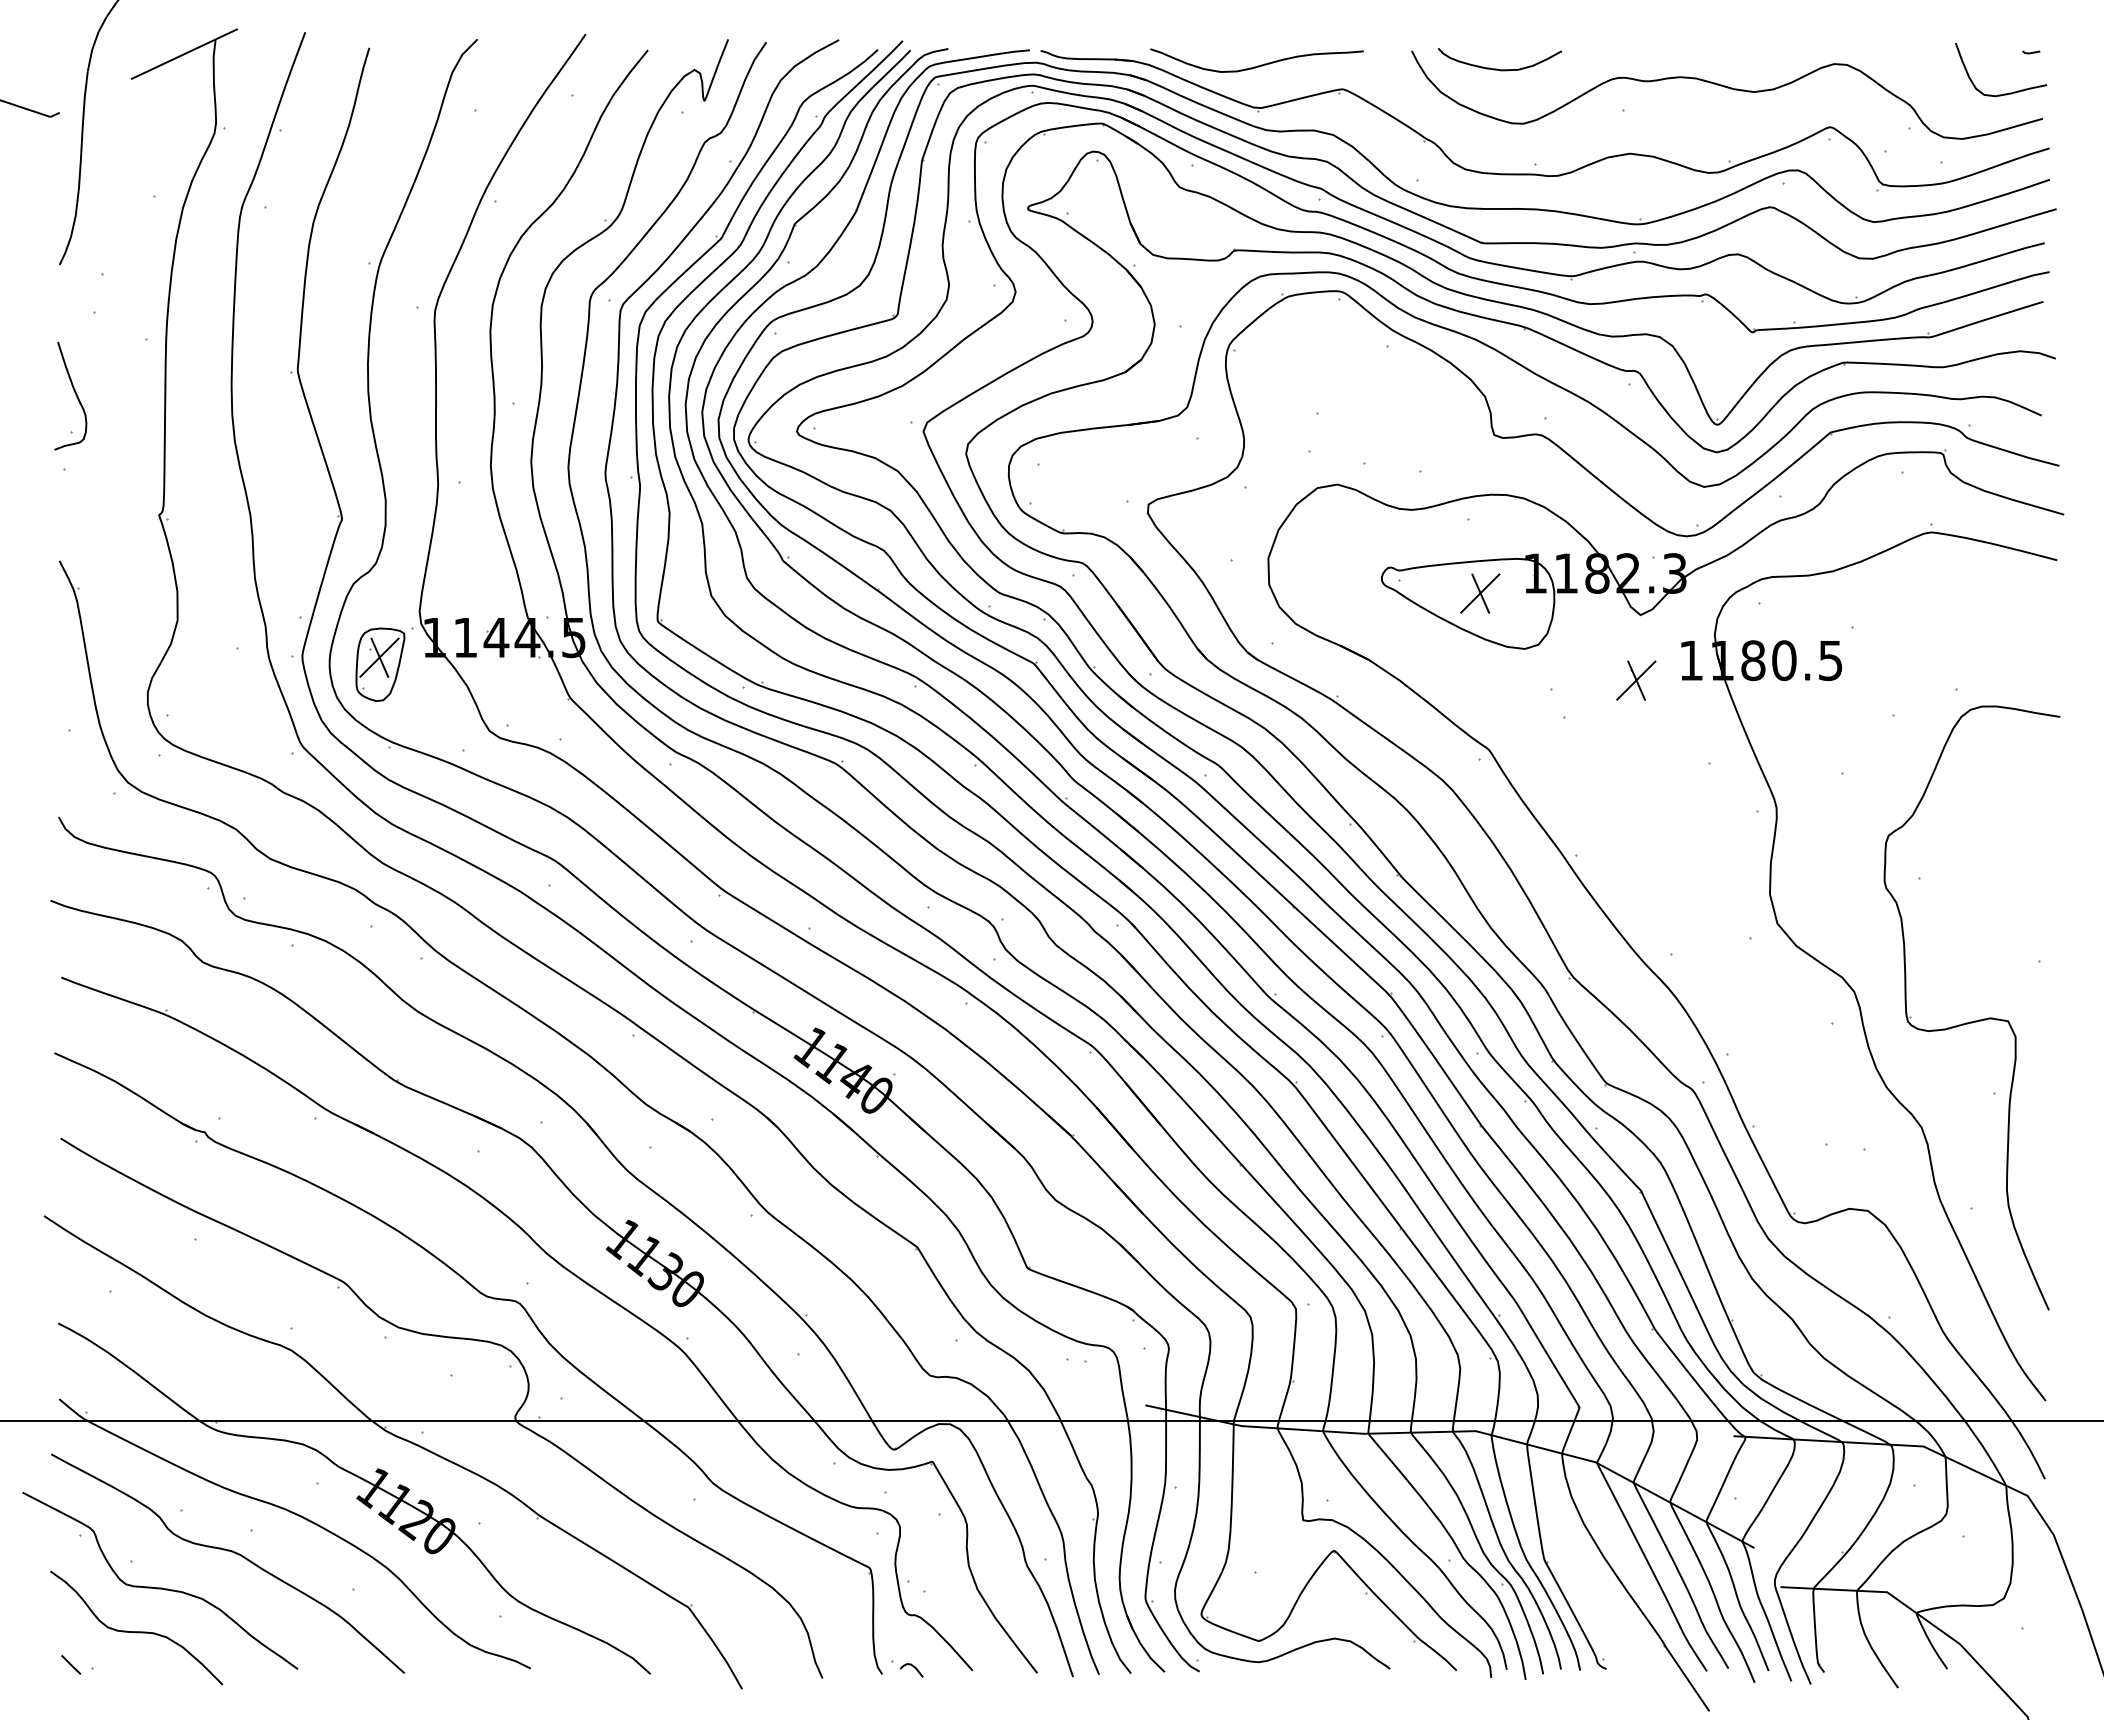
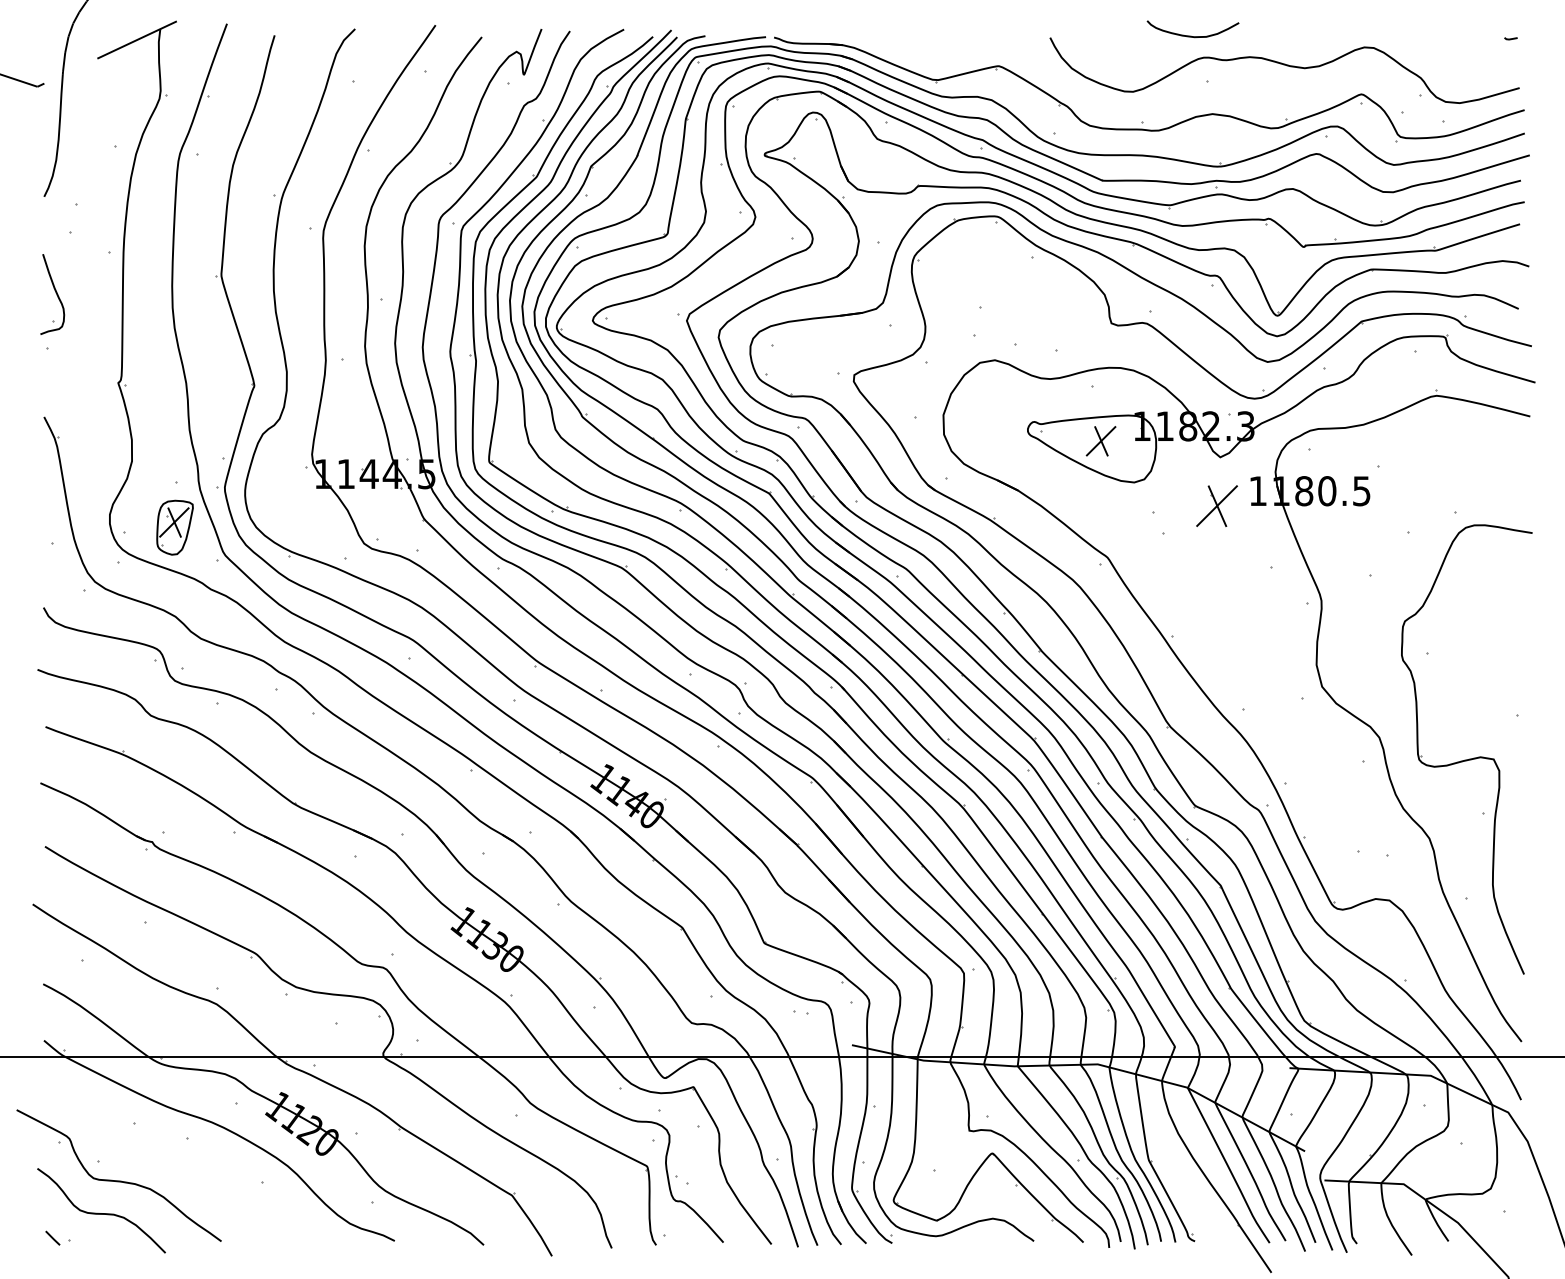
curve: (1257, 65) -> (935, 48), removed
curve: (1497, 68) -> (1191, 35), moved
curve: (2003, 93) -> (1490, 69), removed
part: (380, 664) -> (175, 527), moved
part: (1636, 680) -> (1217, 505), size x1.4
curve: (231, 1552) -> (172, 1154), removed
curve: (913, 1667) -> (679, 1240), removed

